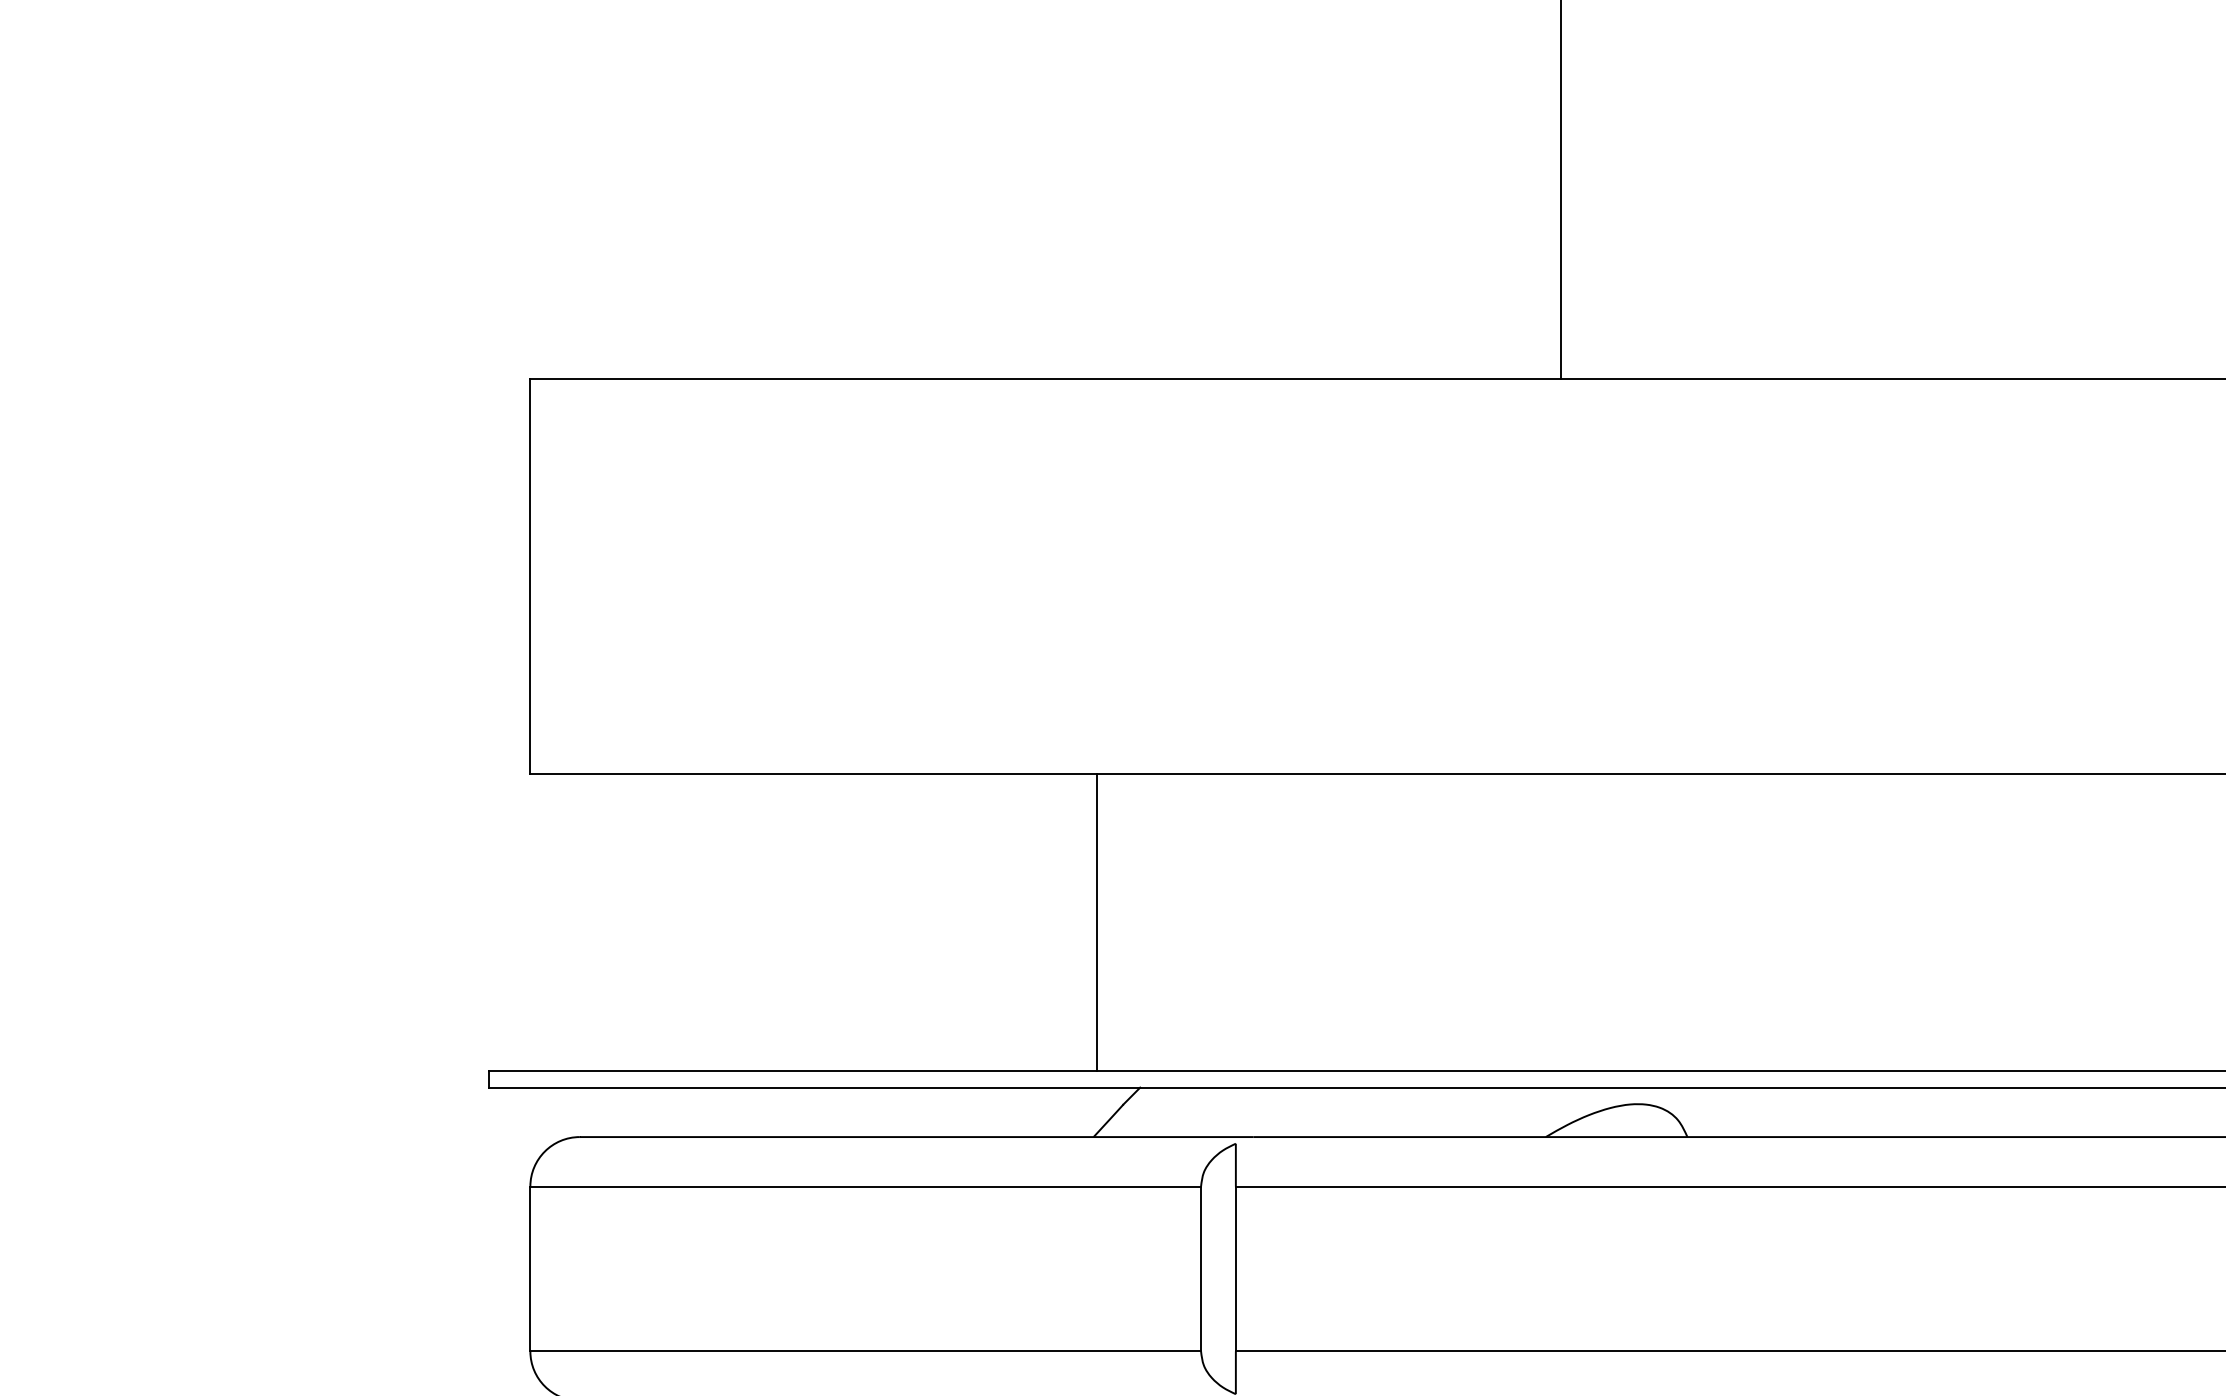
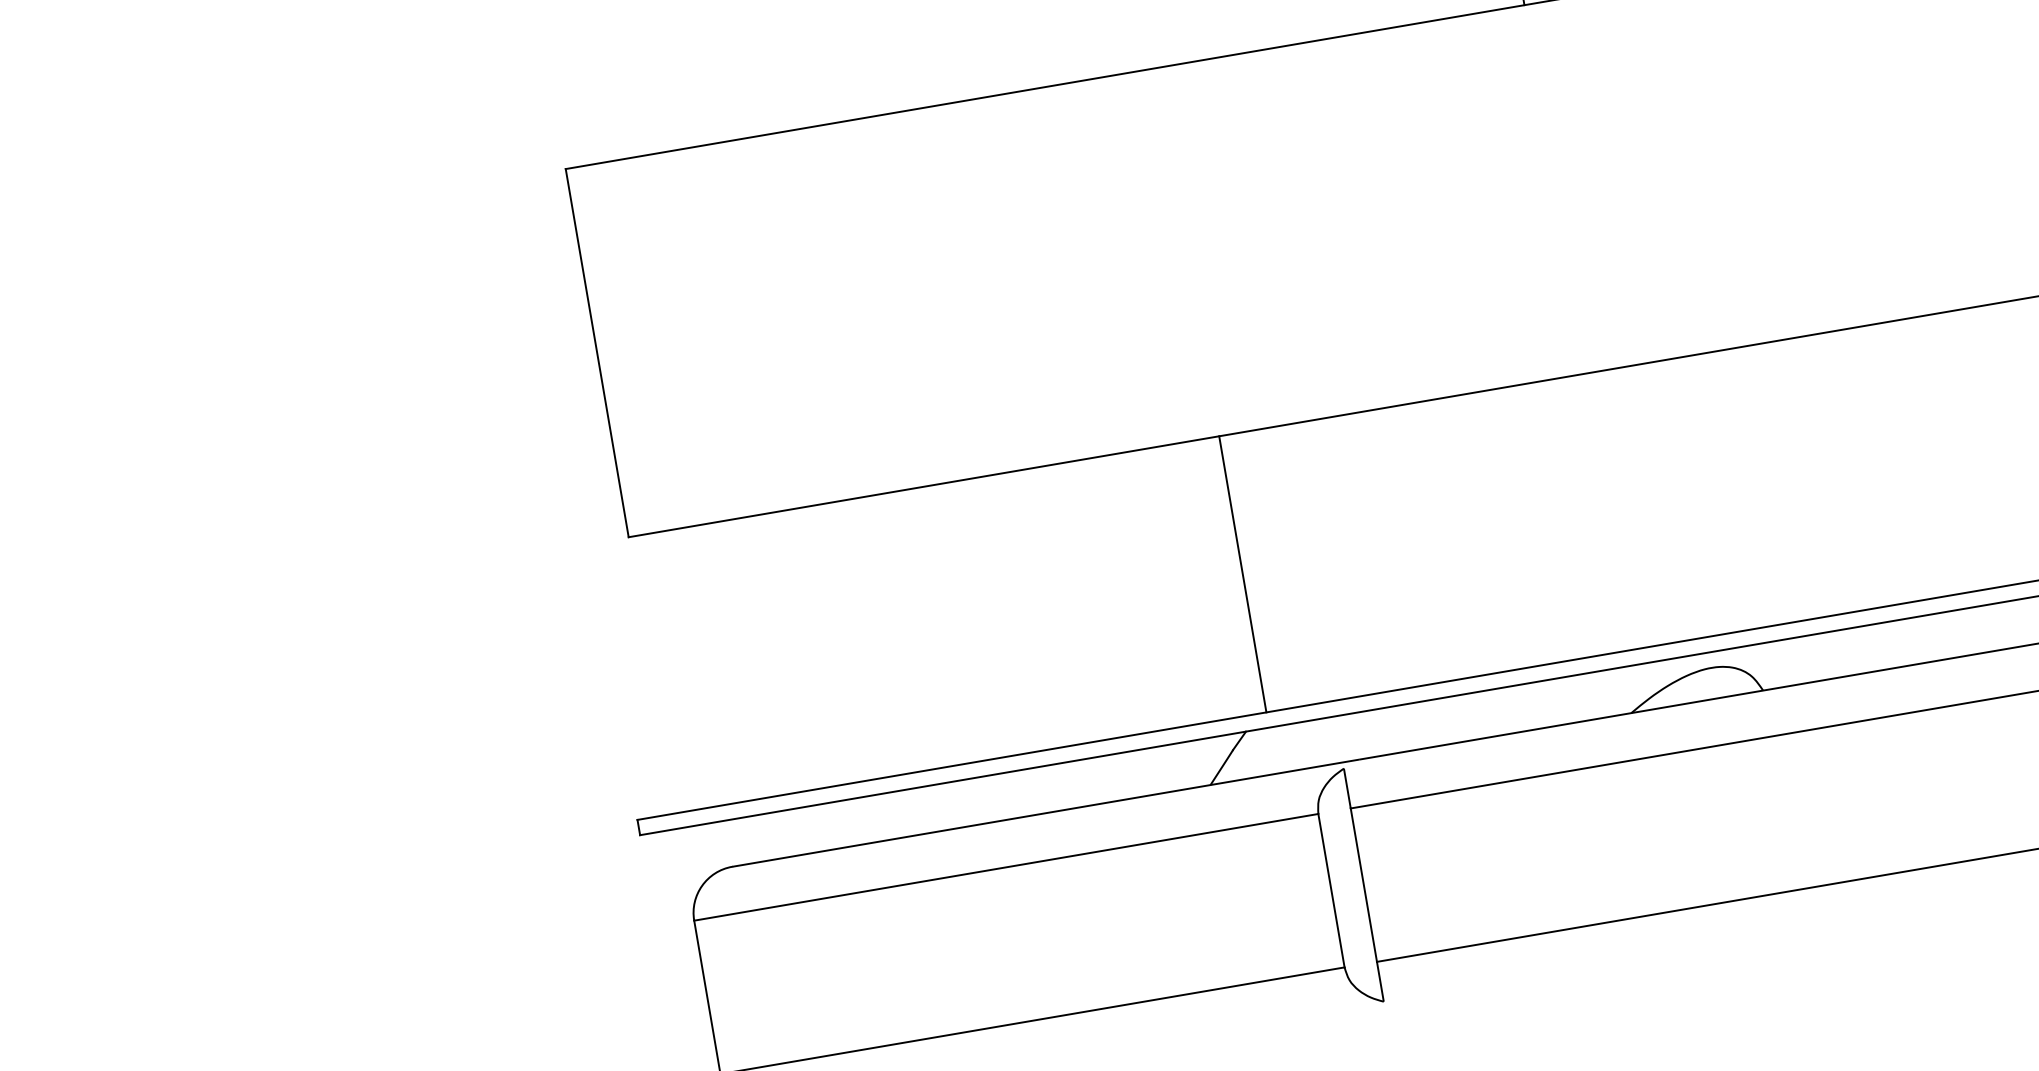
line: (1096, 922) -> (1242, 574), moved

